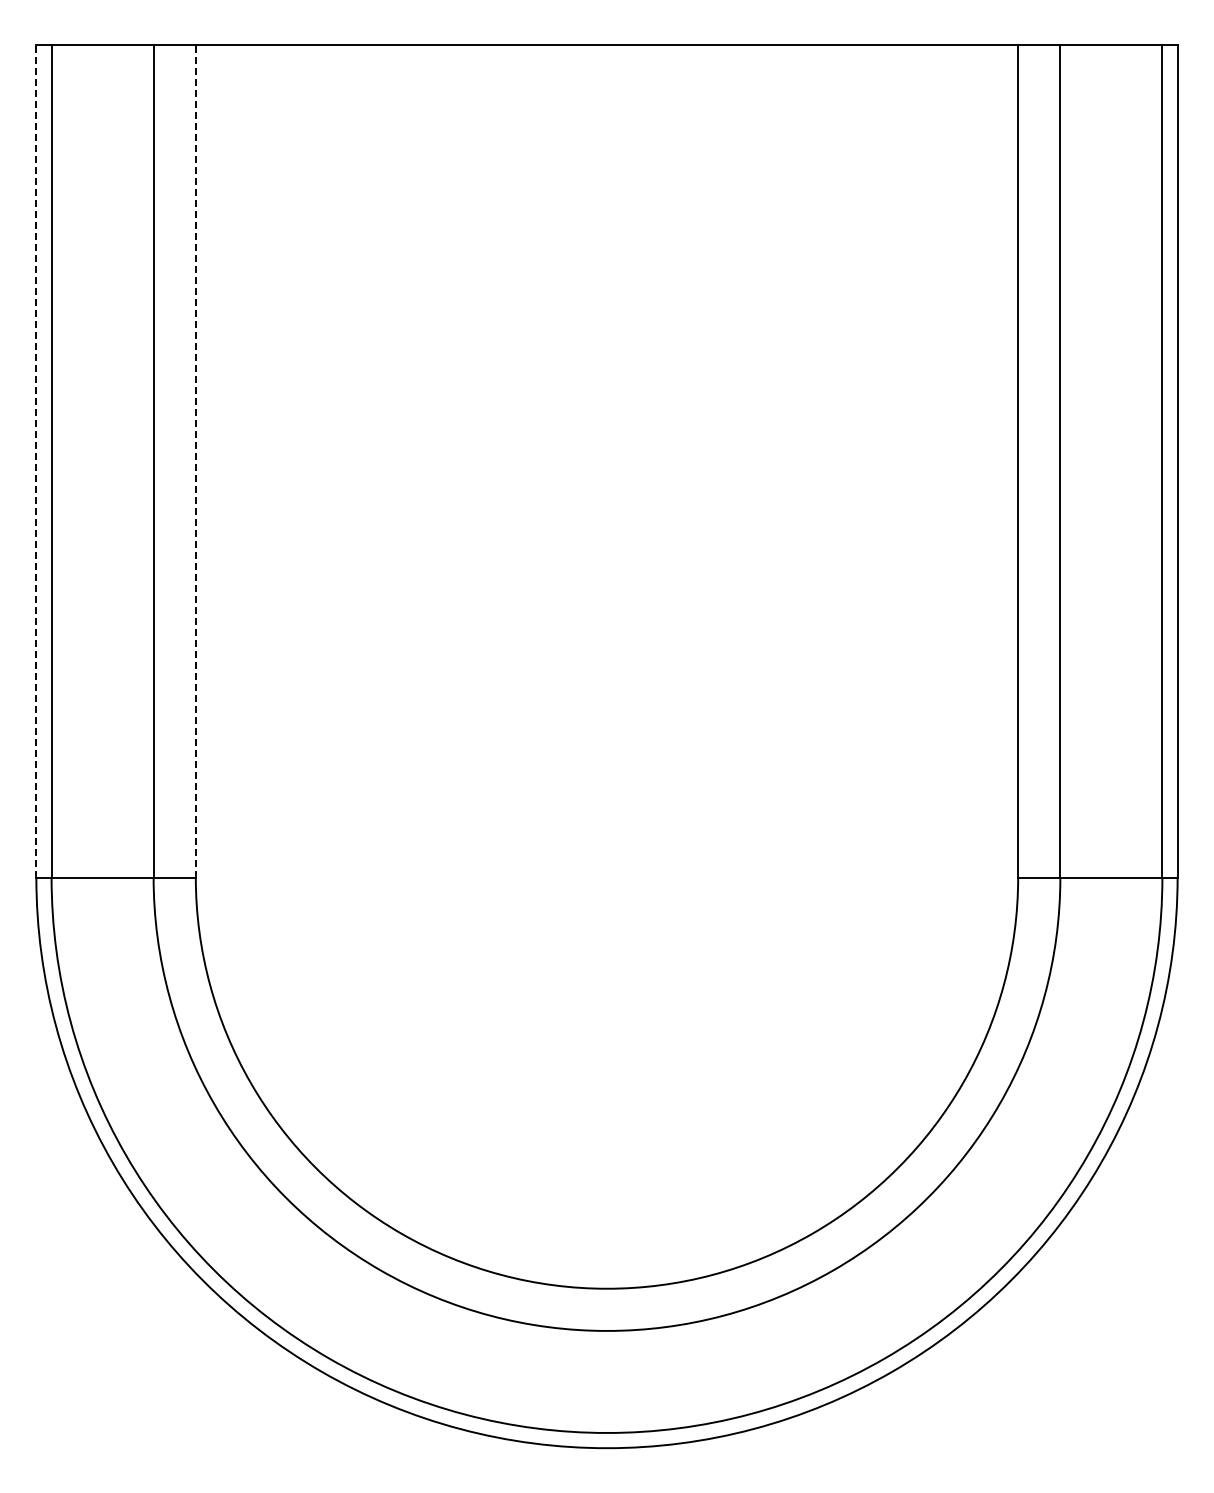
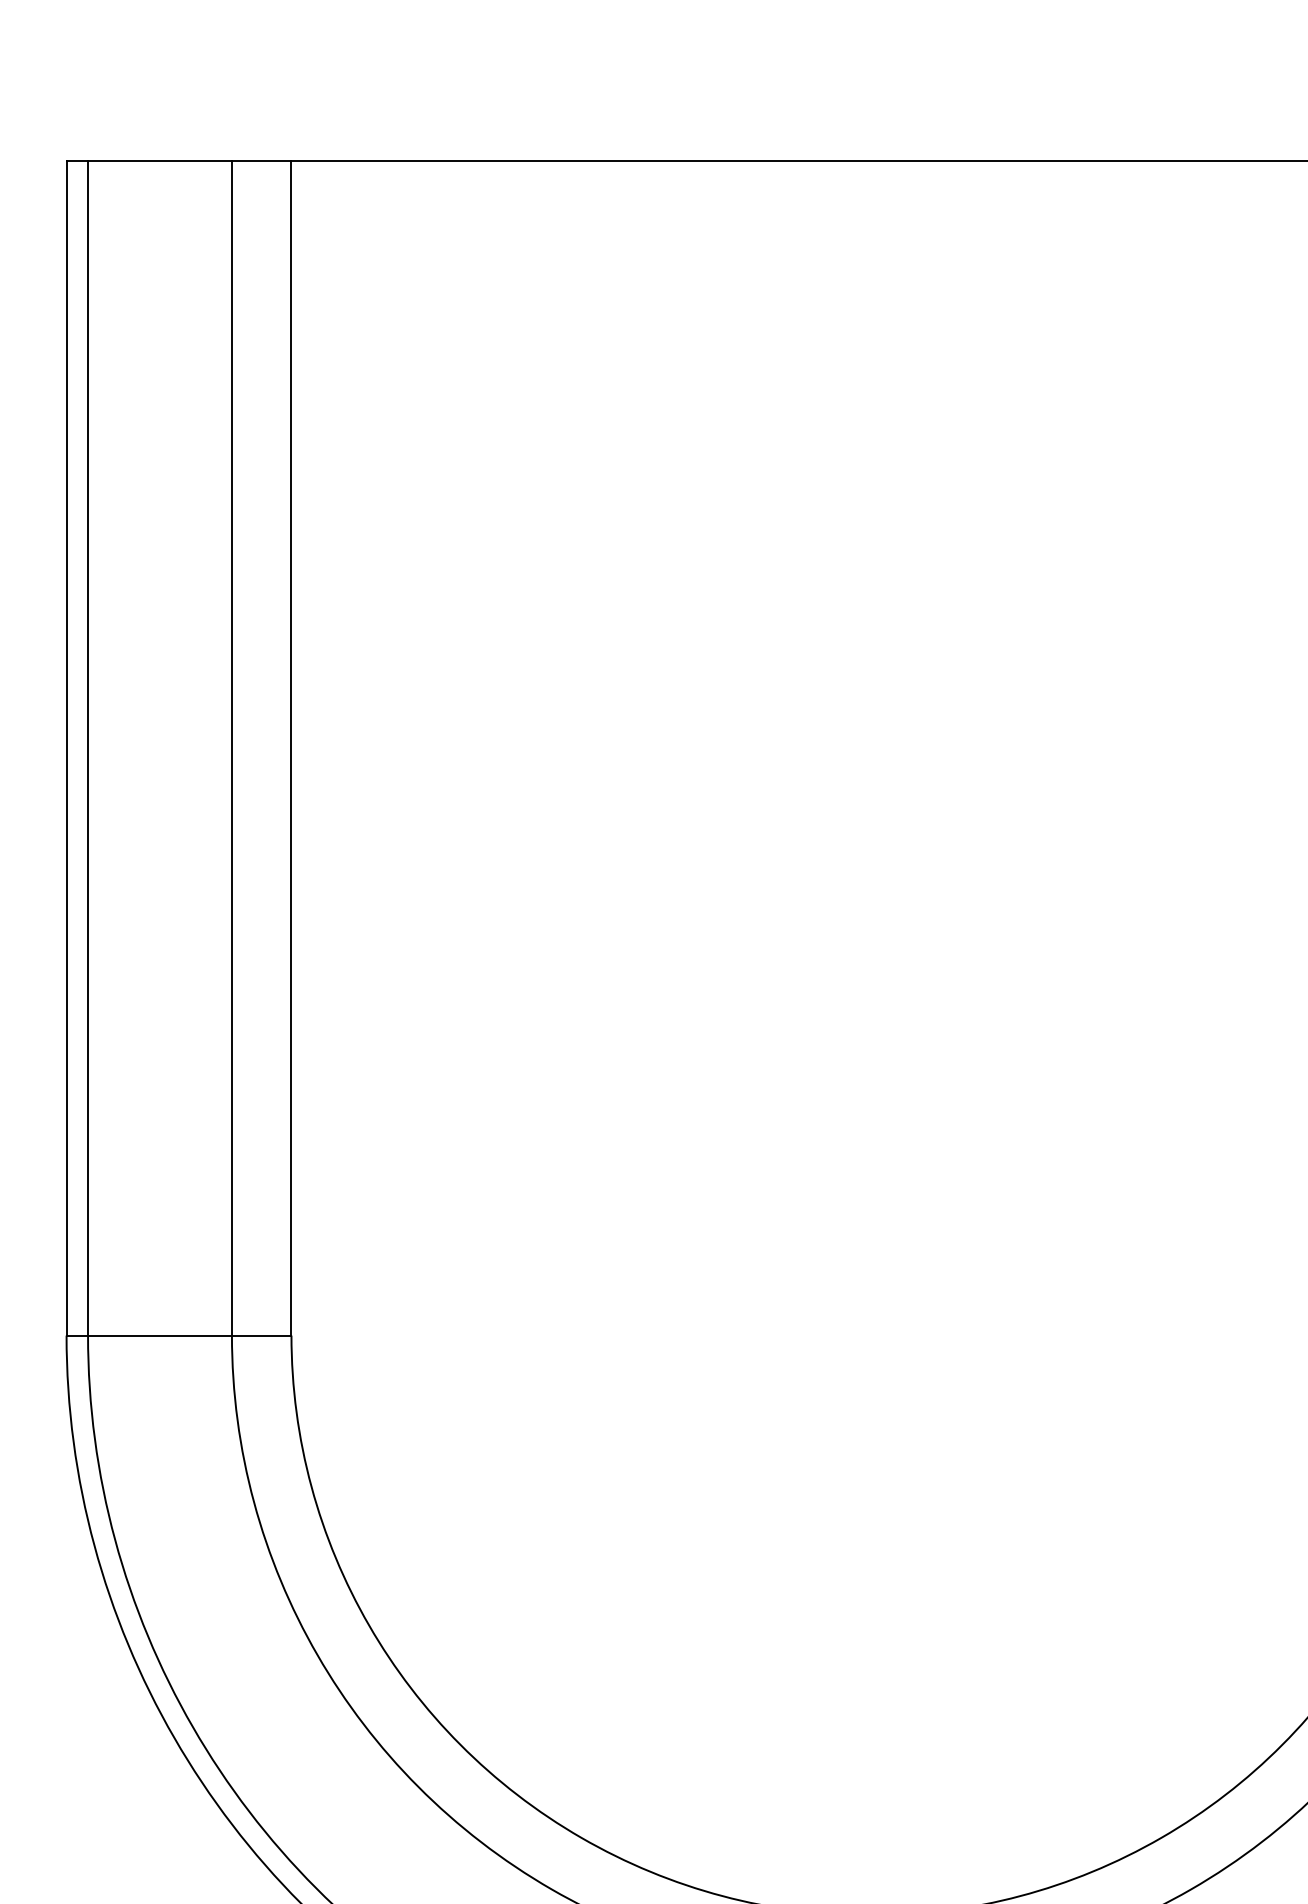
line: (36, 460) -> (66, 747), dashed -> solid
line: (195, 460) -> (291, 747), dashed -> solid

